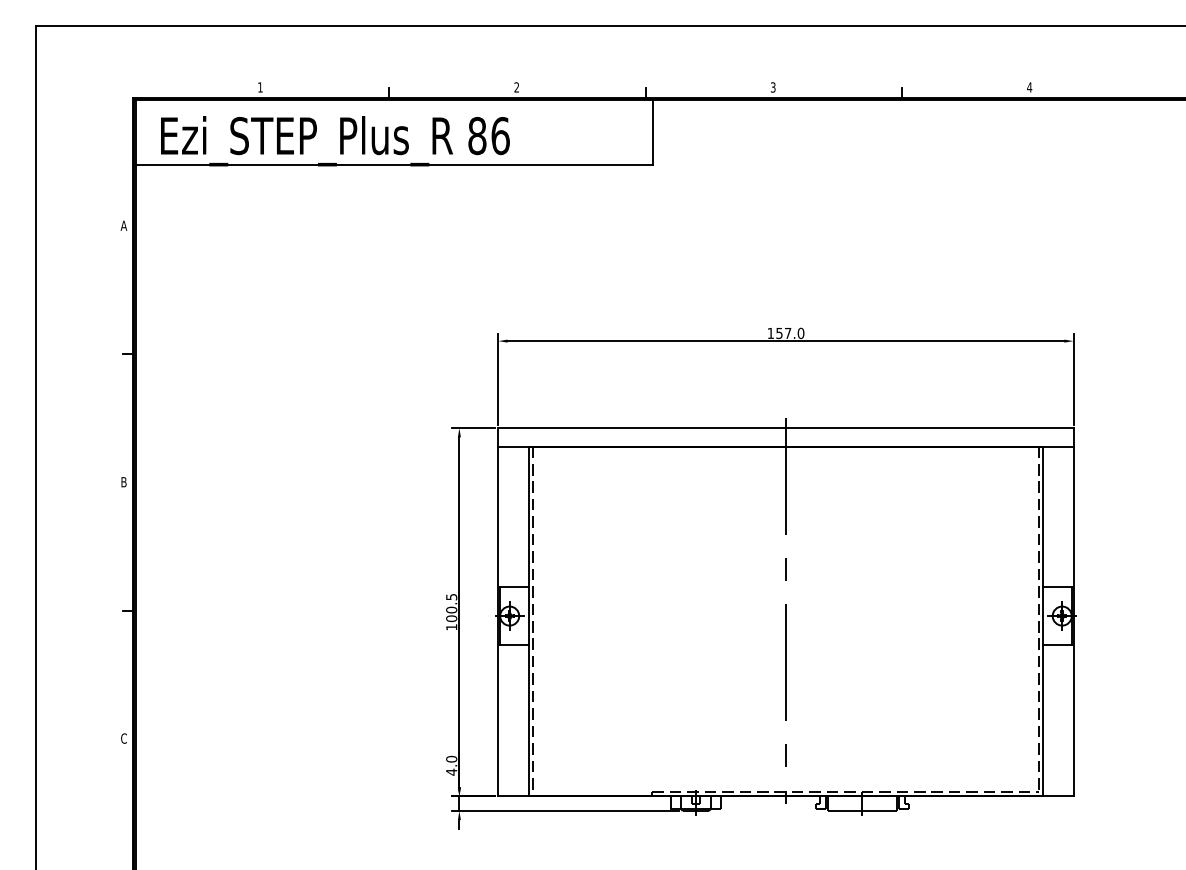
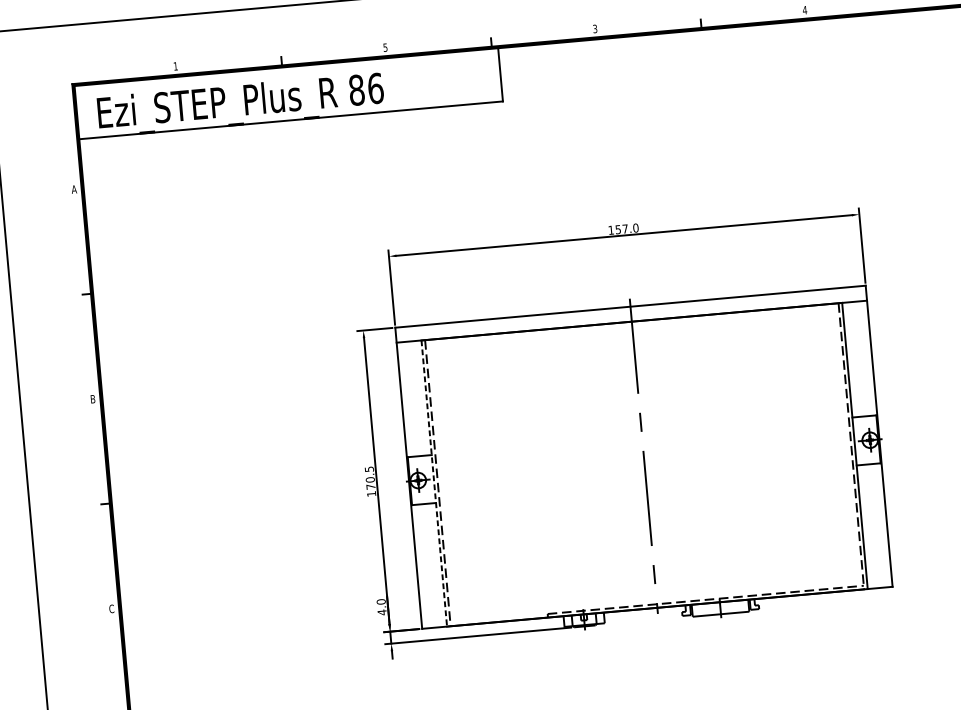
text: (516, 87) -> (385, 47), 2 -> 5
text: (451, 618) -> (370, 486), 100.5 -> 170.5
line: (528, 621) -> (434, 483), solid -> dashed

